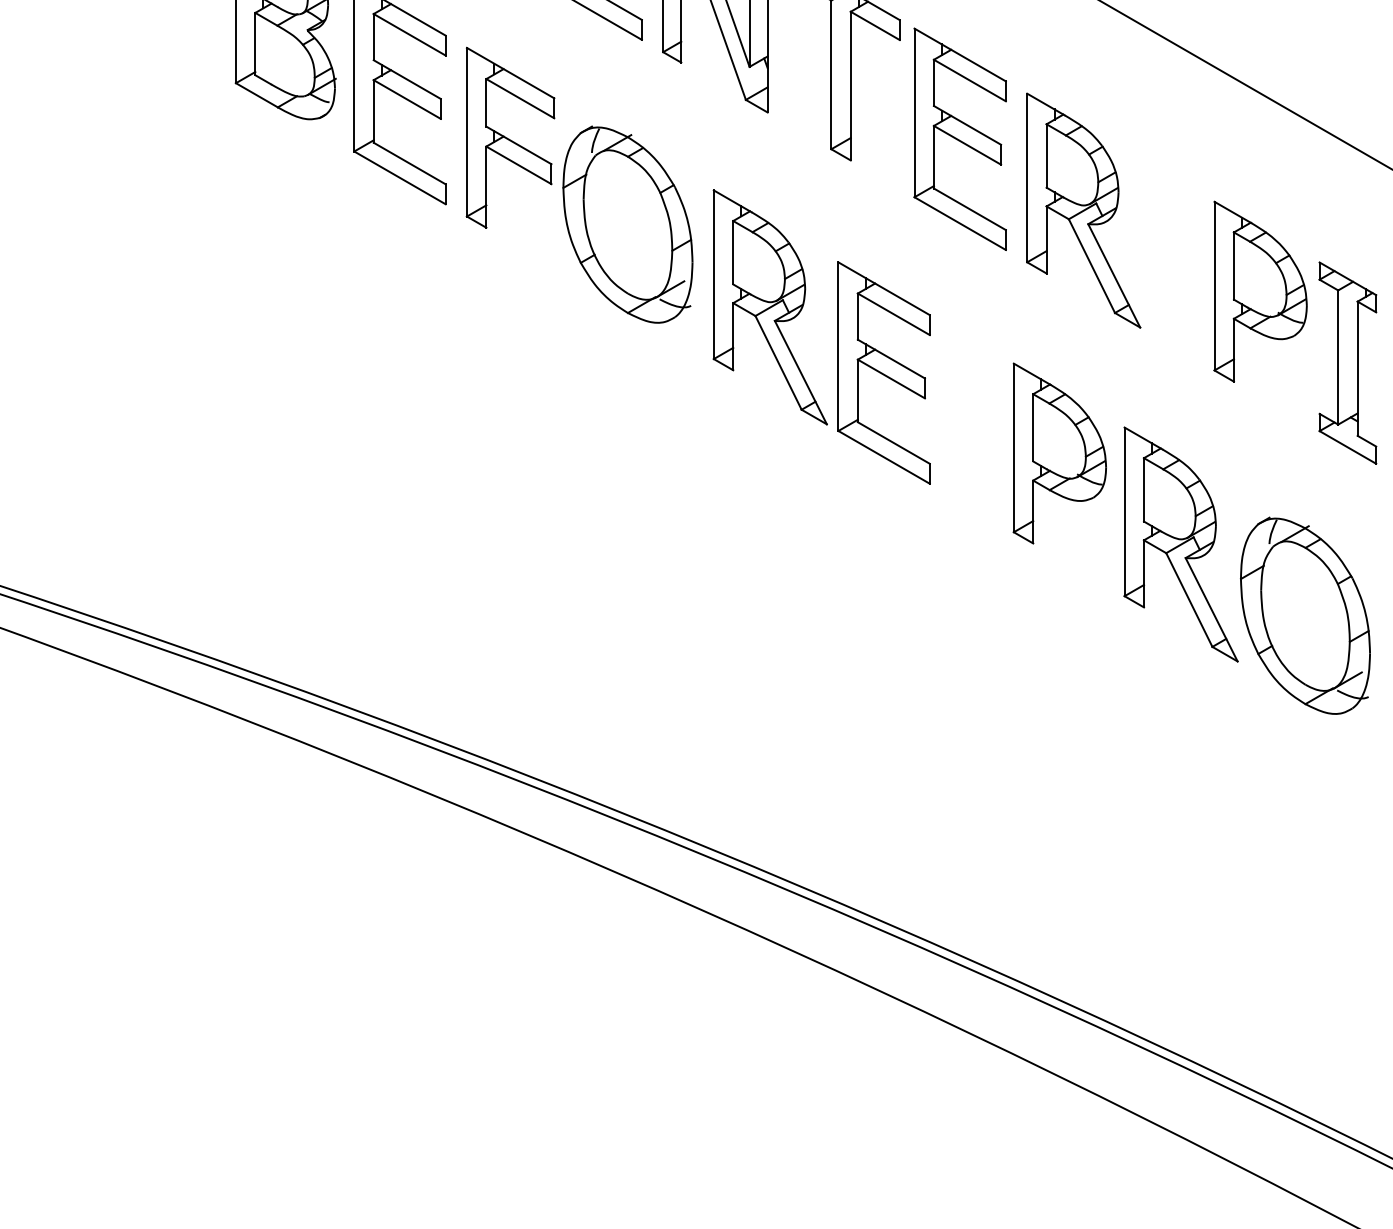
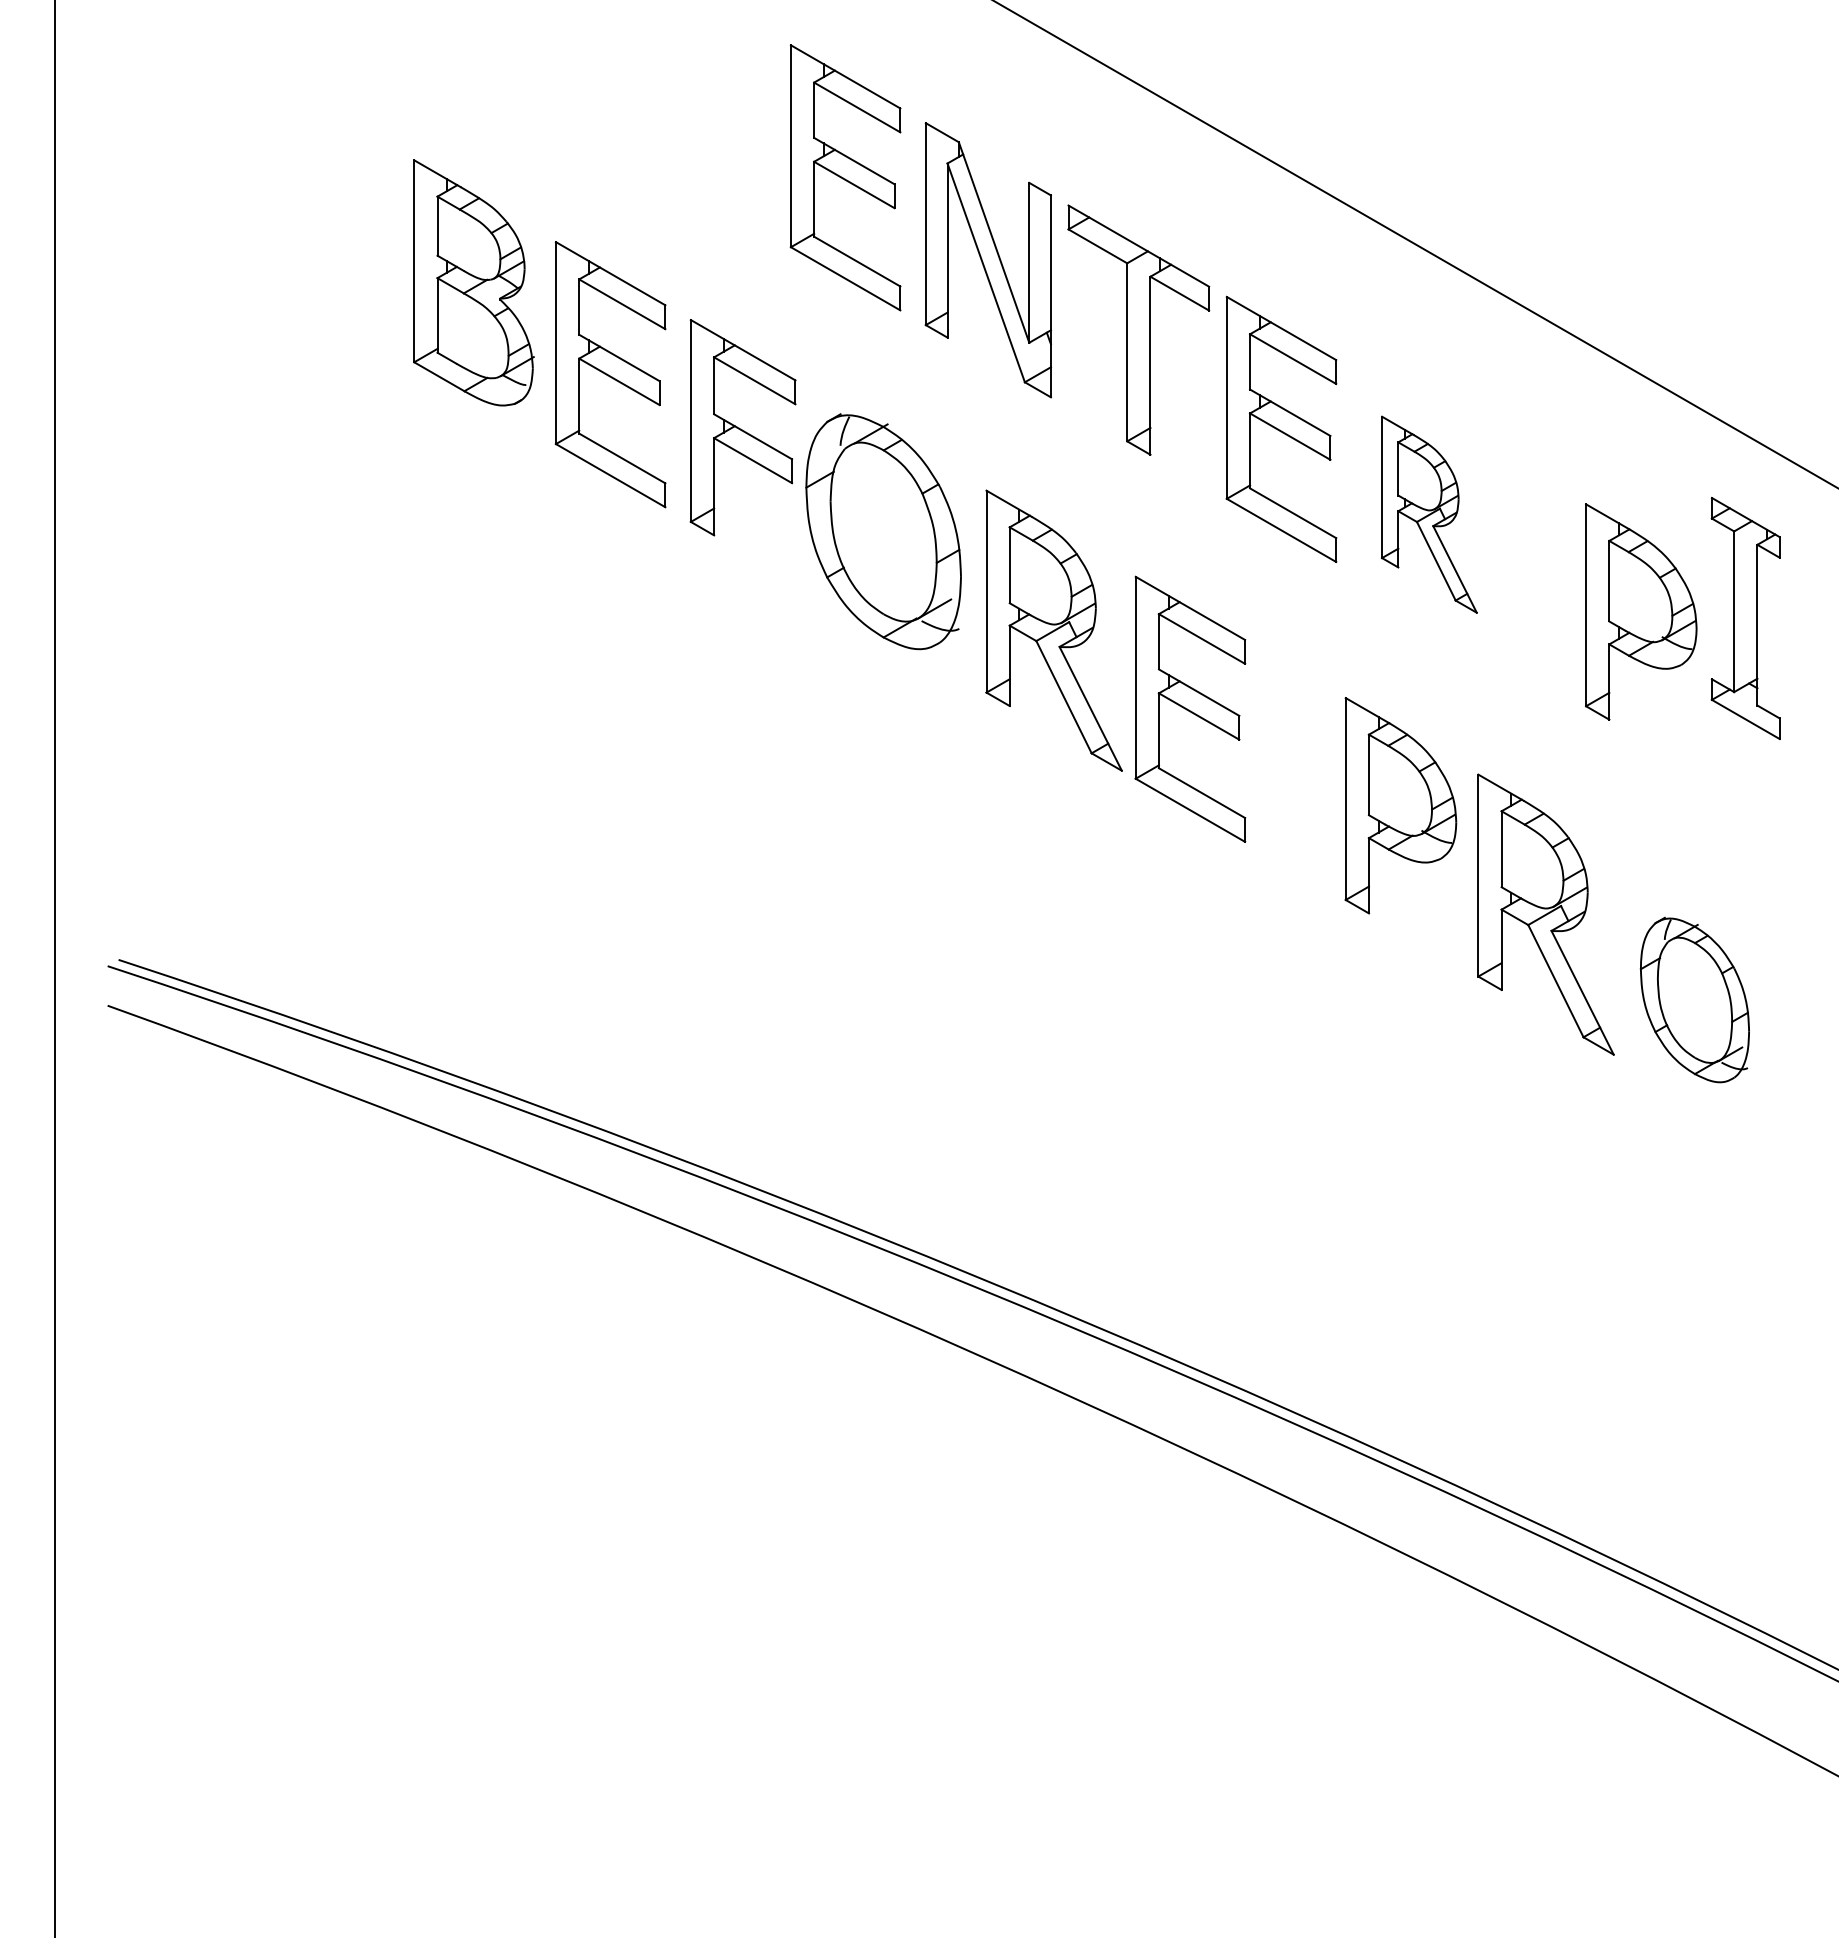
part: (1083, 210) -> (1429, 514), size x0.7
part: (1347, 363) -> (1745, 618), moved
part: (1305, 615) -> (1694, 999), size x0.7

